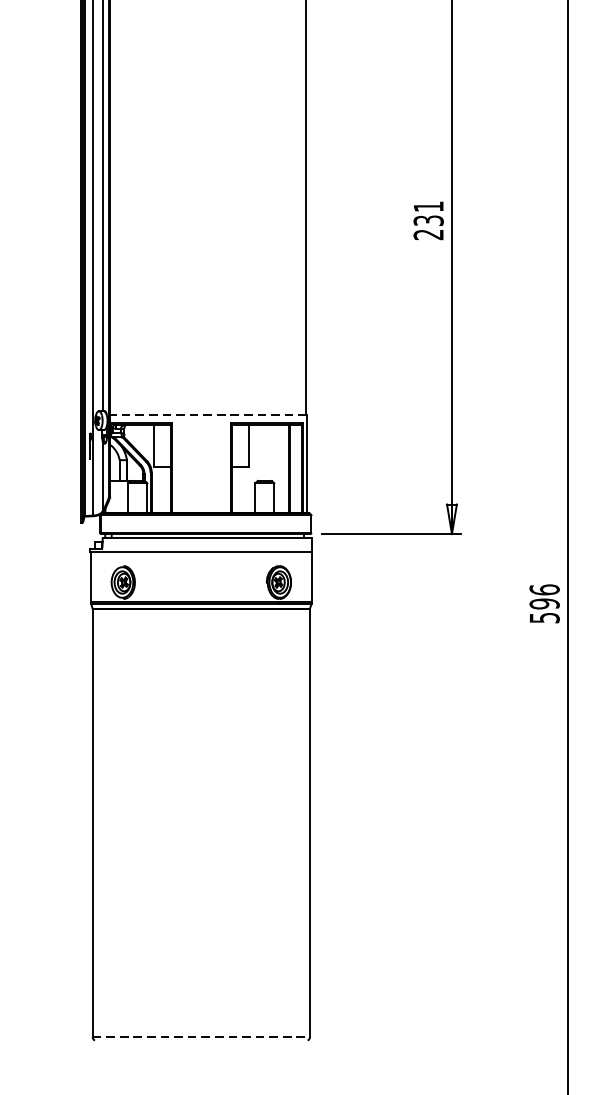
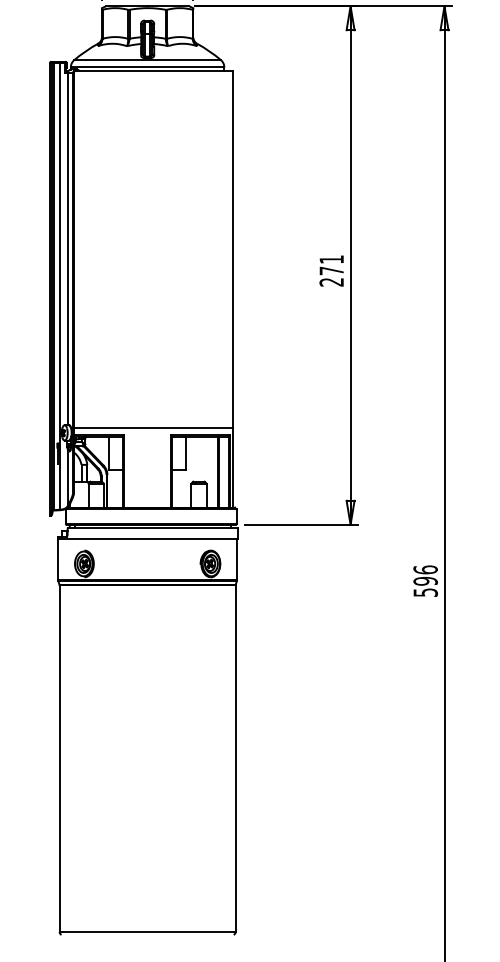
text: (428, 220) -> (331, 270), 231 -> 271
line: (208, 414) -> (153, 427), dashed -> solid
line: (201, 1037) -> (147, 932), dashed -> solid

